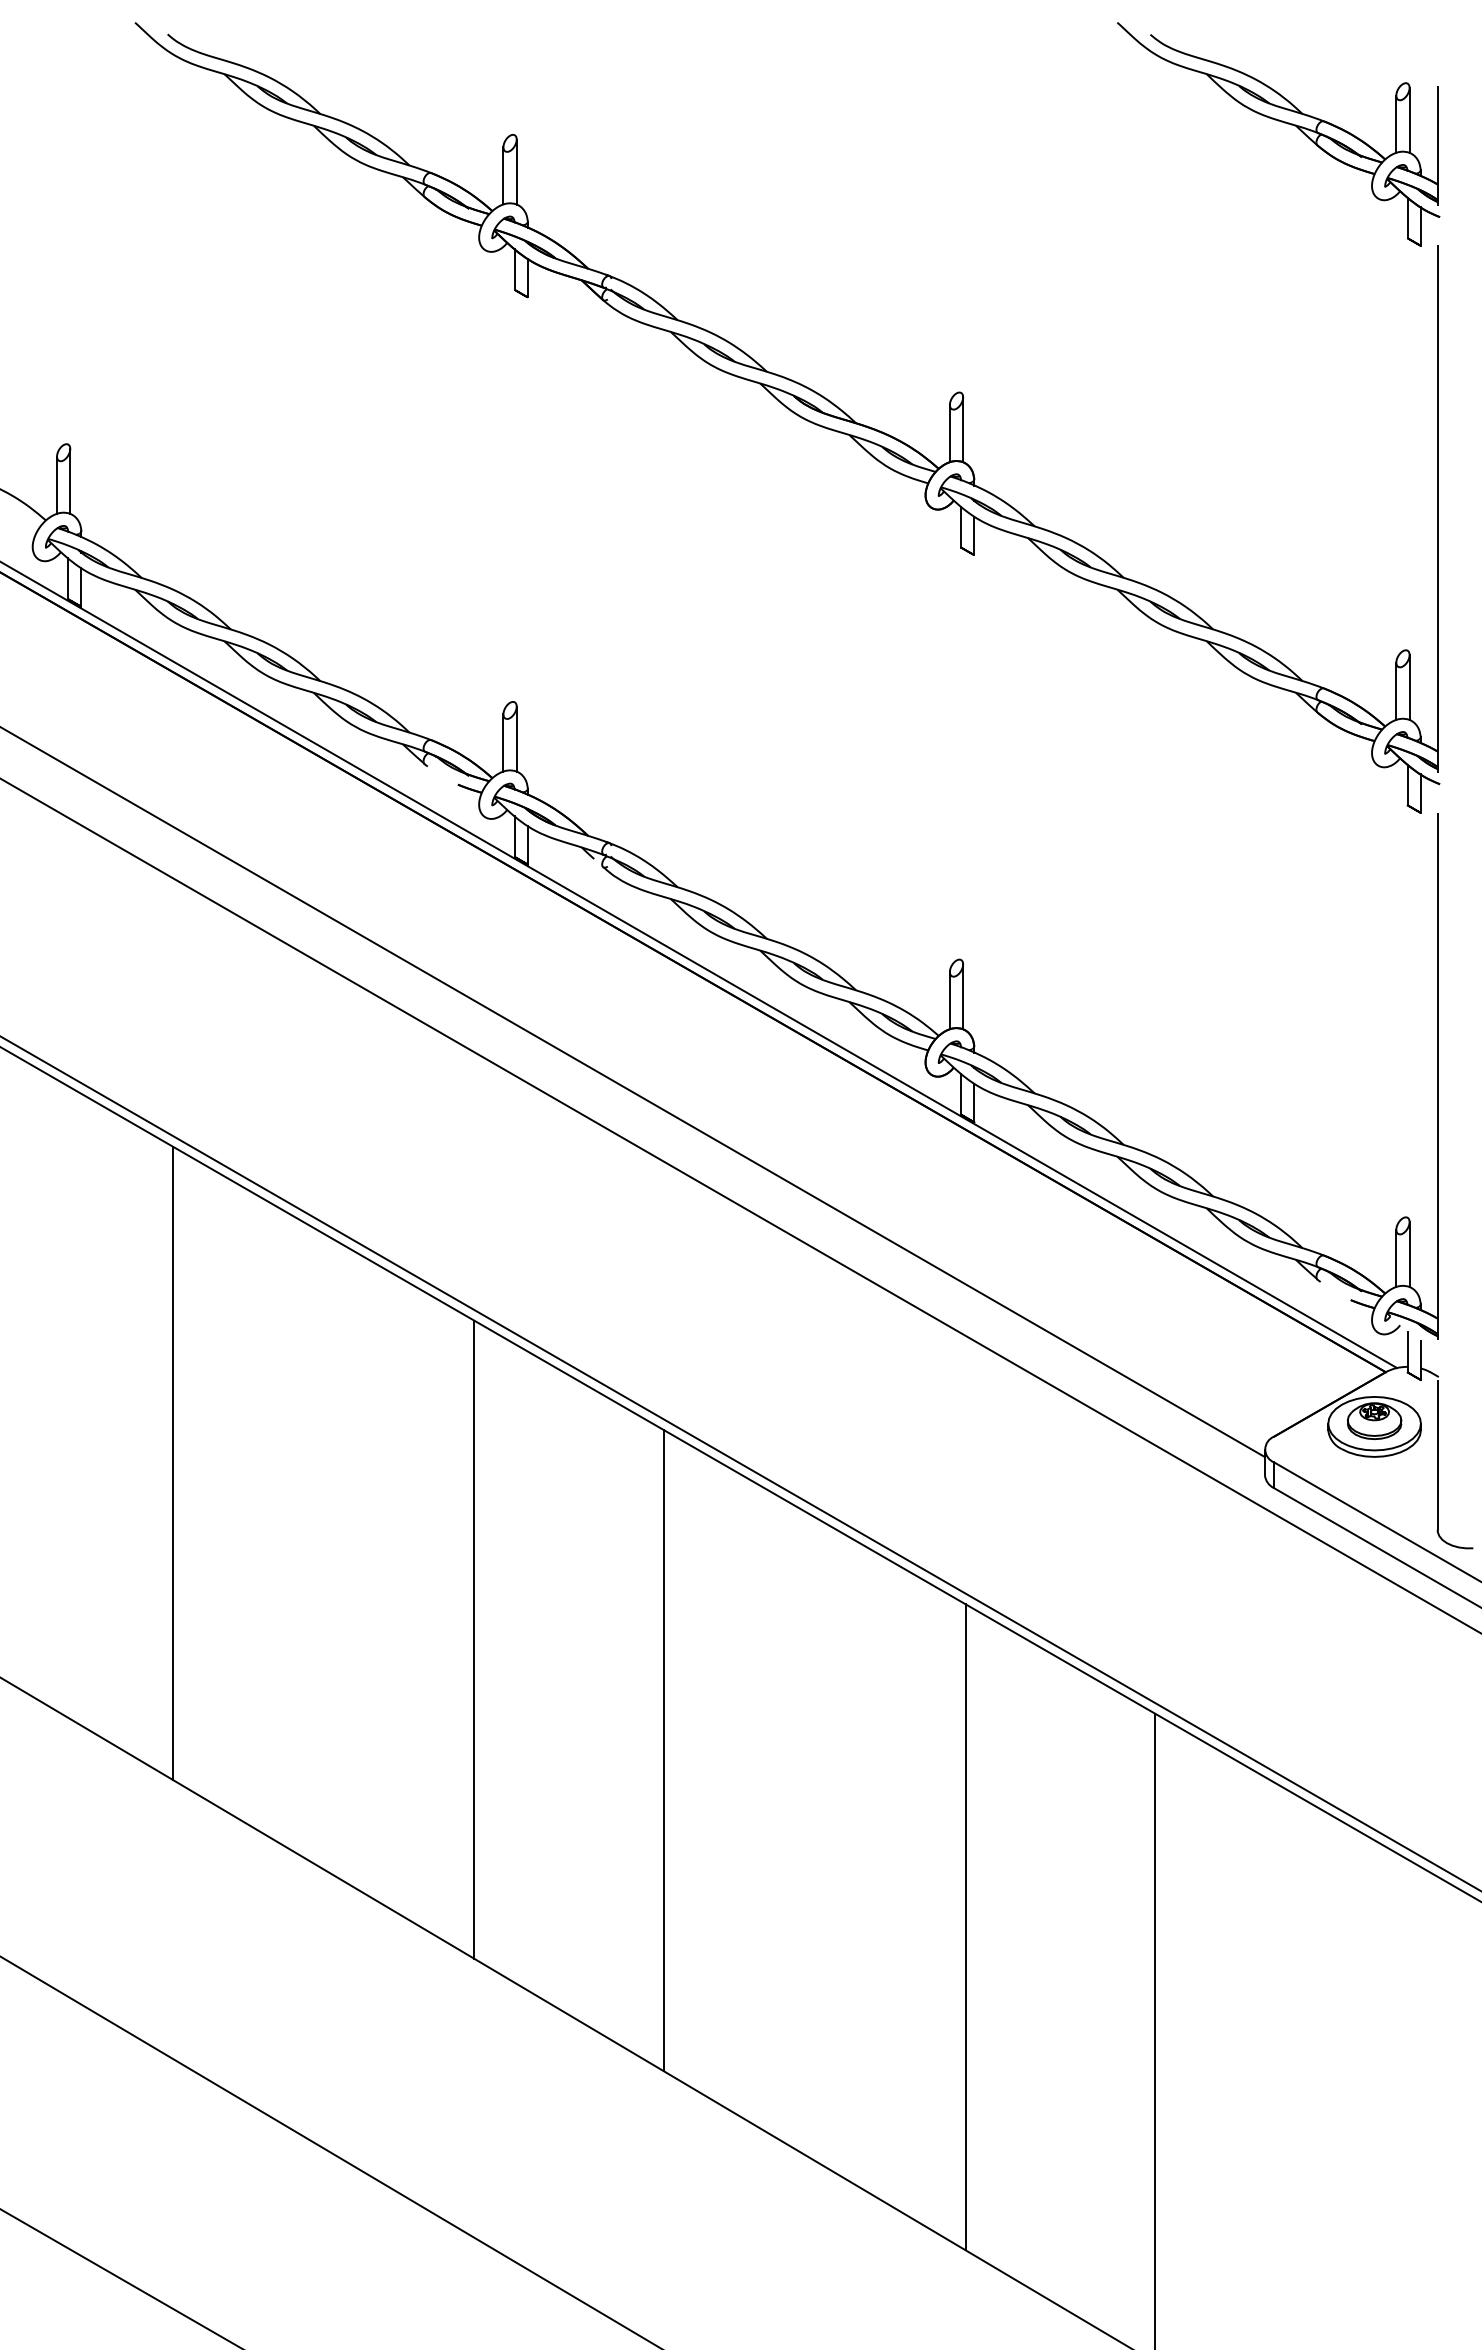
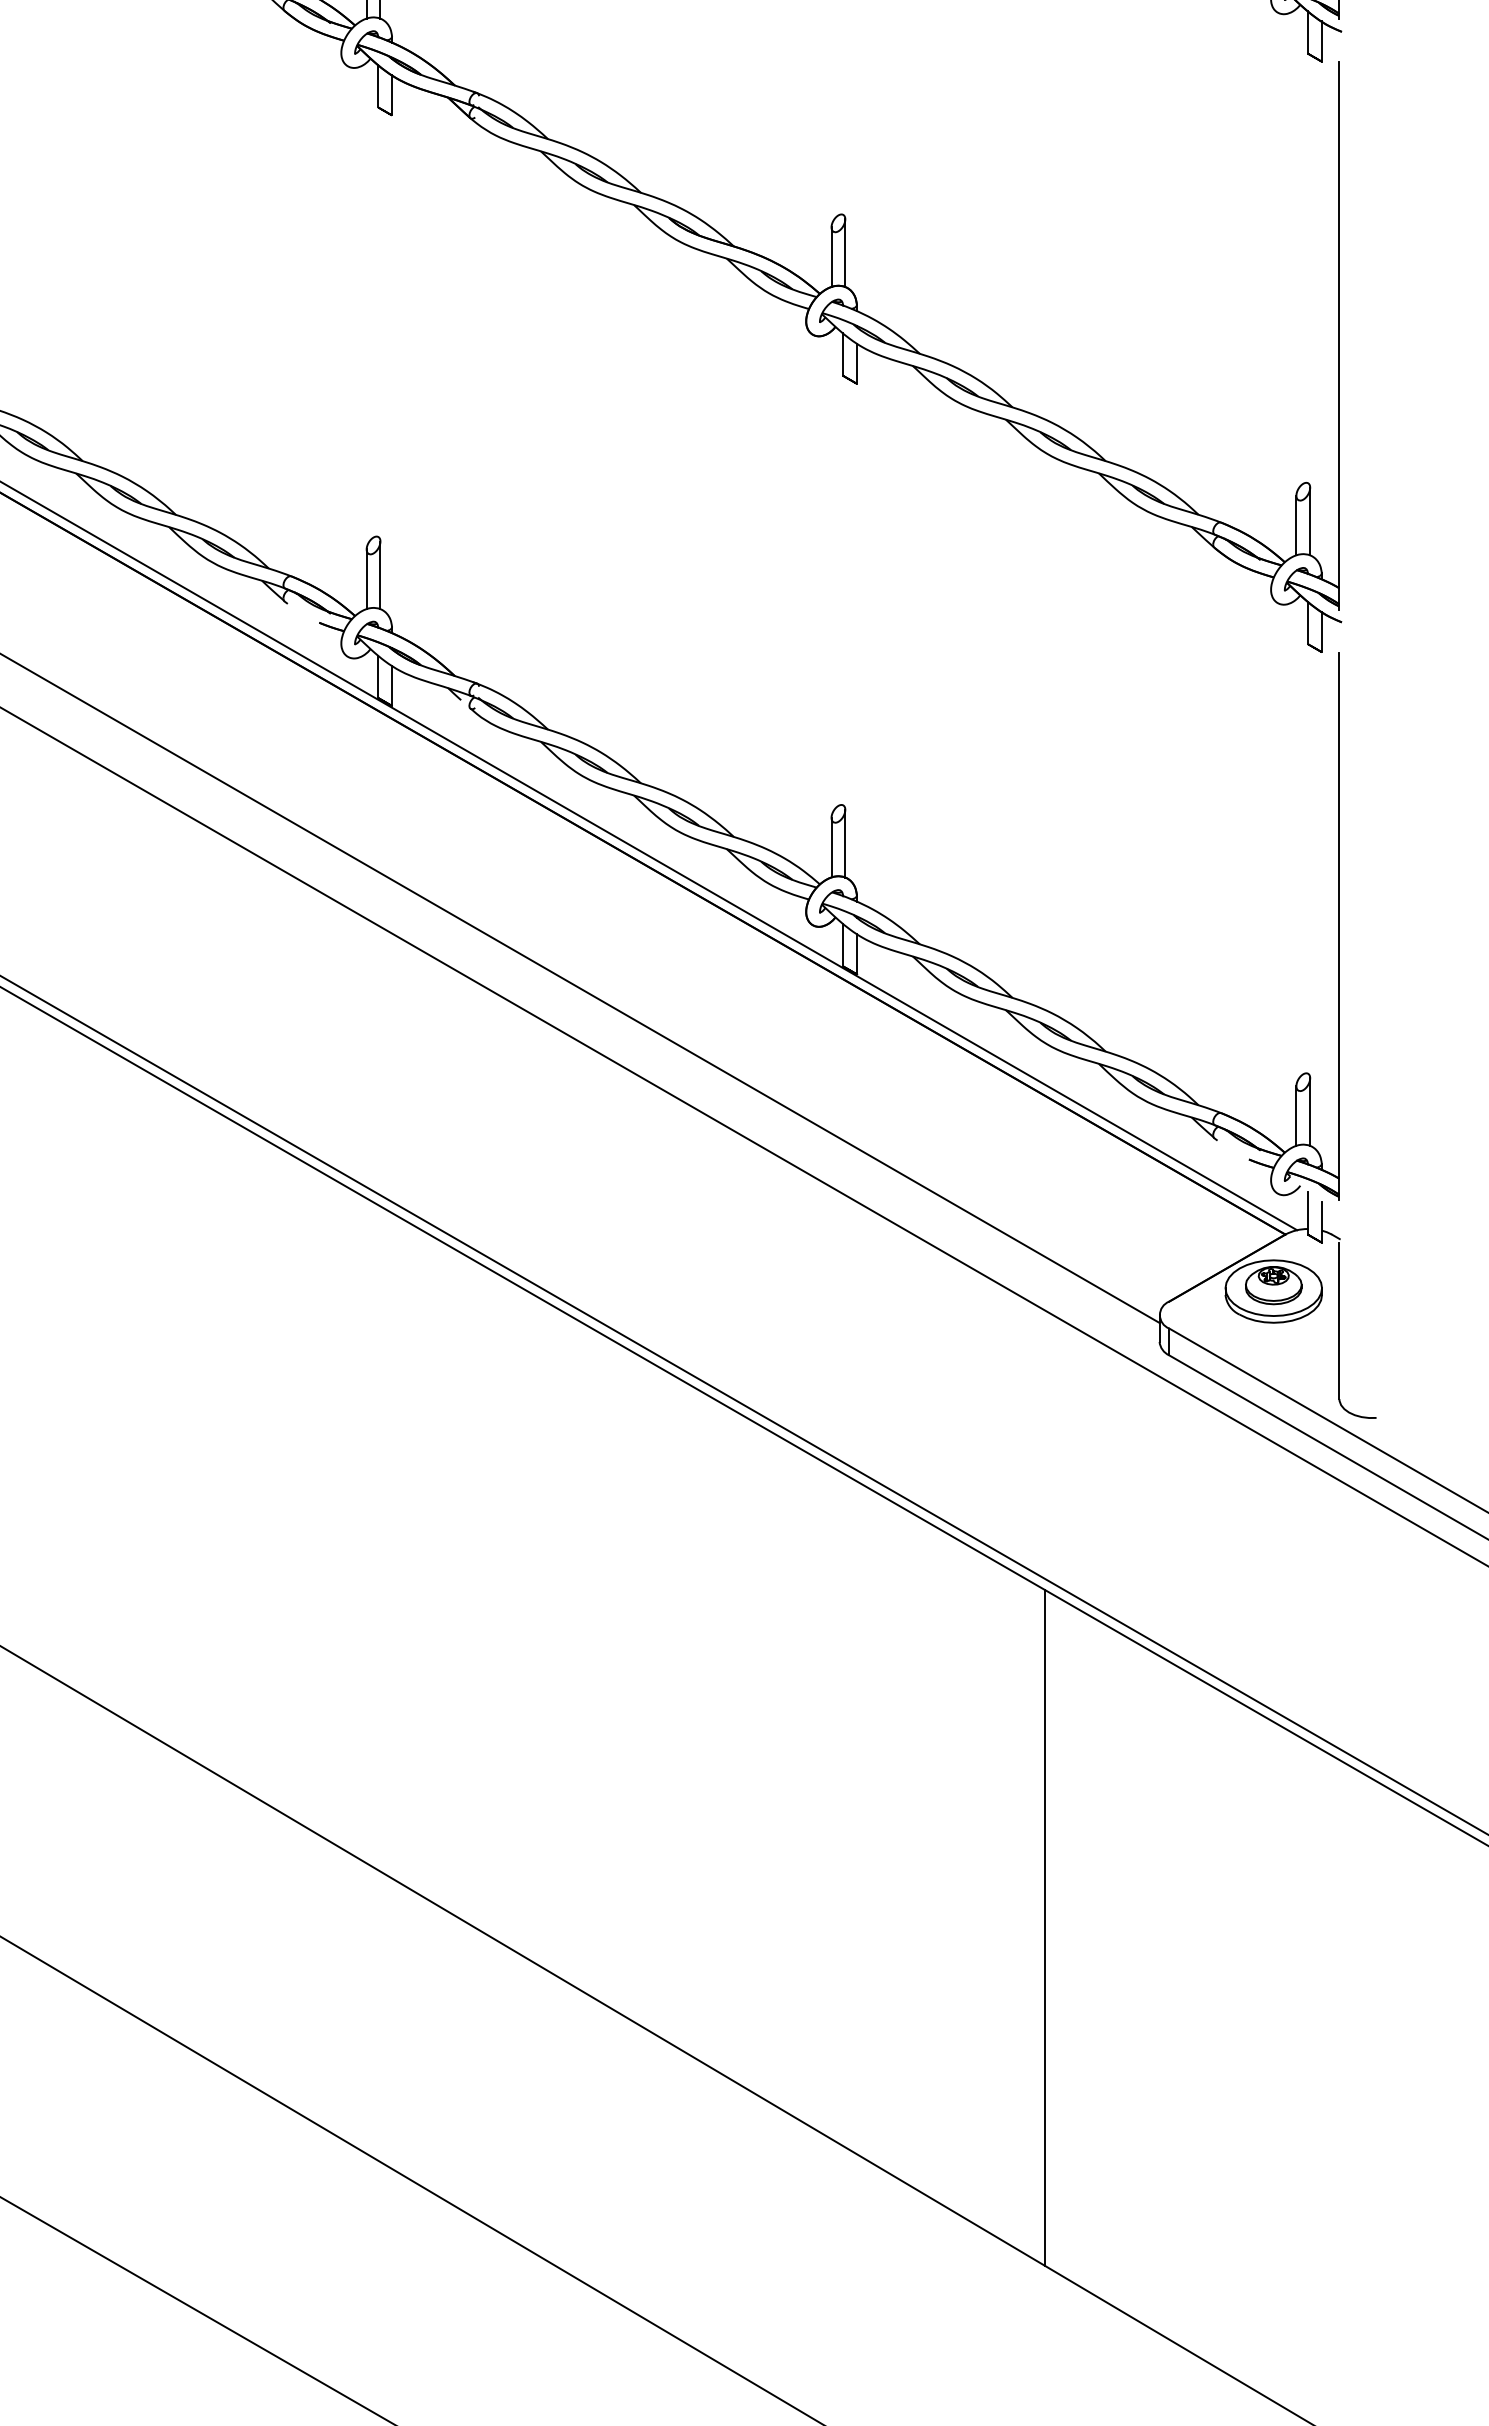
line: (172, 1462) -> (22, 1328), removed
line: (474, 1639) -> (336, 1512), removed
line: (663, 1750) -> (533, 1628), removed
line: (965, 1927) -> (847, 1812), removed

